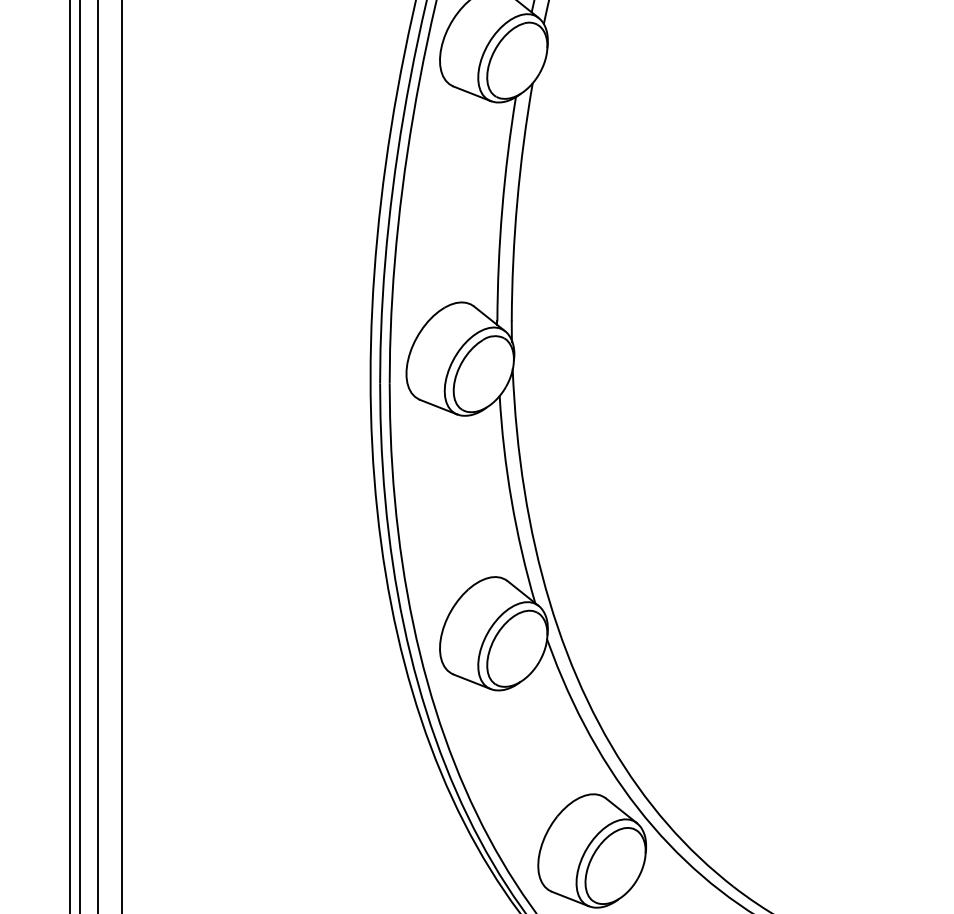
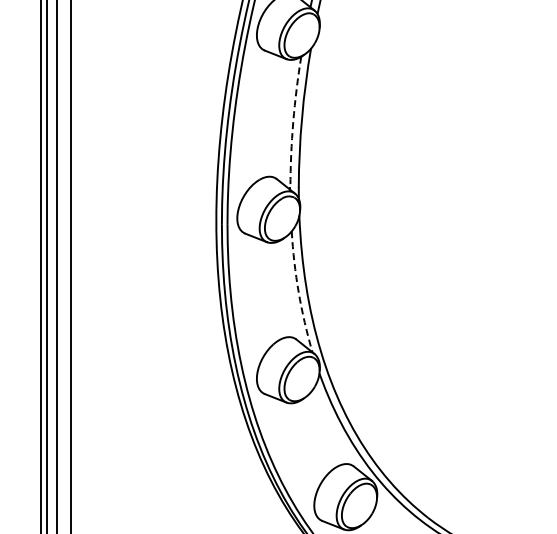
arc: (502, 209) -> (293, 122), solid -> dashed
arc: (511, 500) -> (298, 292), solid -> dashed

